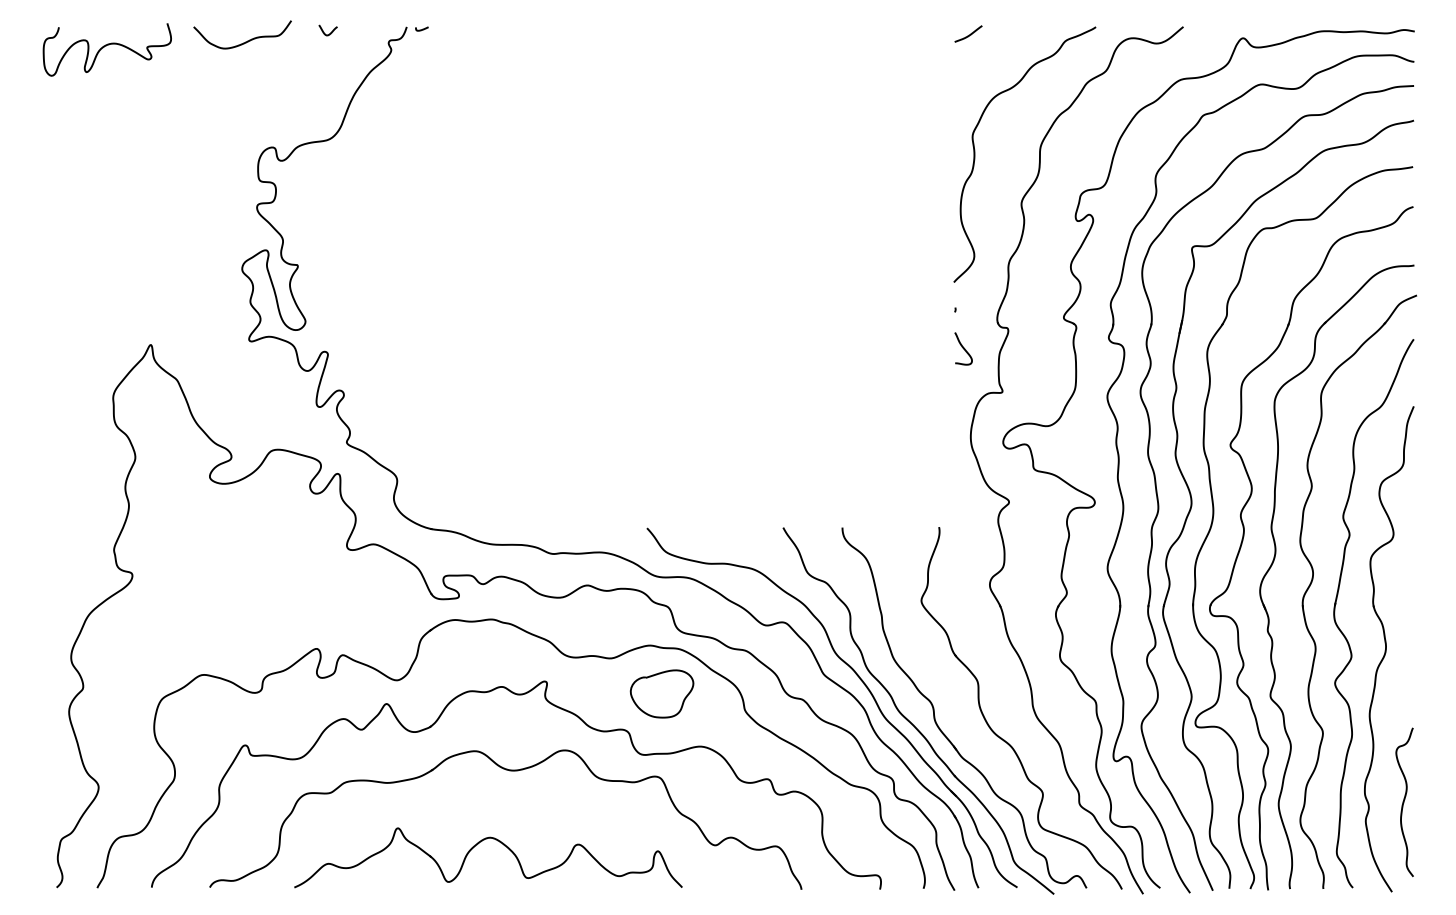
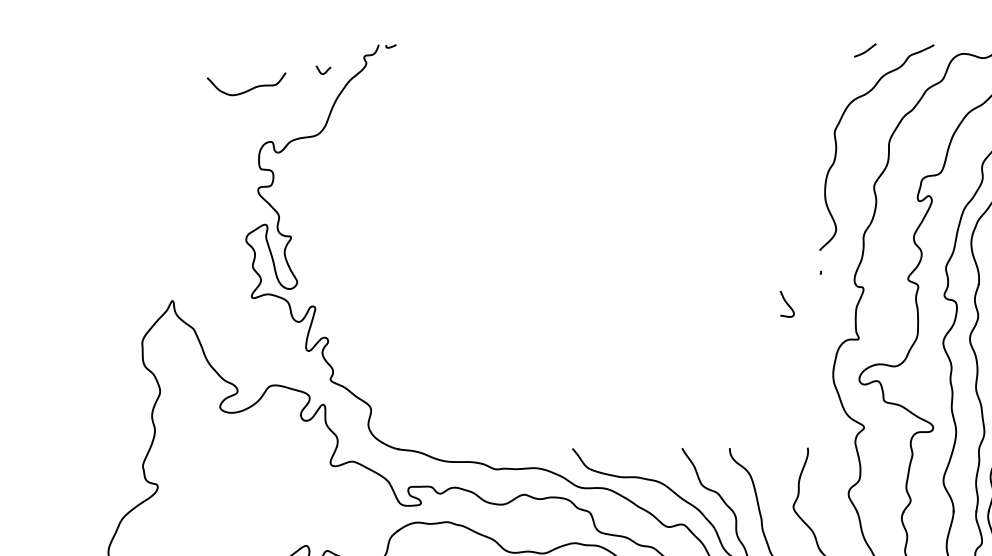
curve: (324, 32) -> (320, 71), moved
curve: (969, 34) -> (866, 50), moved
curve: (245, 41) -> (248, 89), moved
curve: (104, 47) -> (135, 61), removed
curve: (963, 348) -> (787, 303), moved

